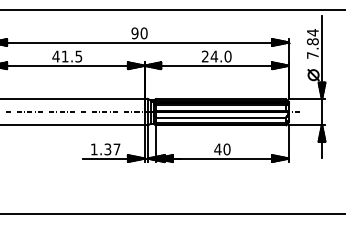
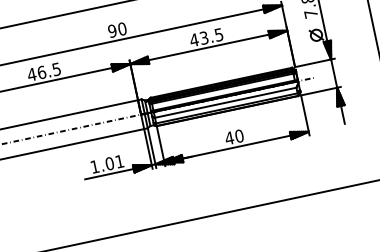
text: (64, 56) -> (41, 72), 41.5 -> 46.5
text: (216, 56) -> (206, 37), 24.0 -> 43.5
text: (112, 149) -> (114, 162), 1.37 -> 1.01

